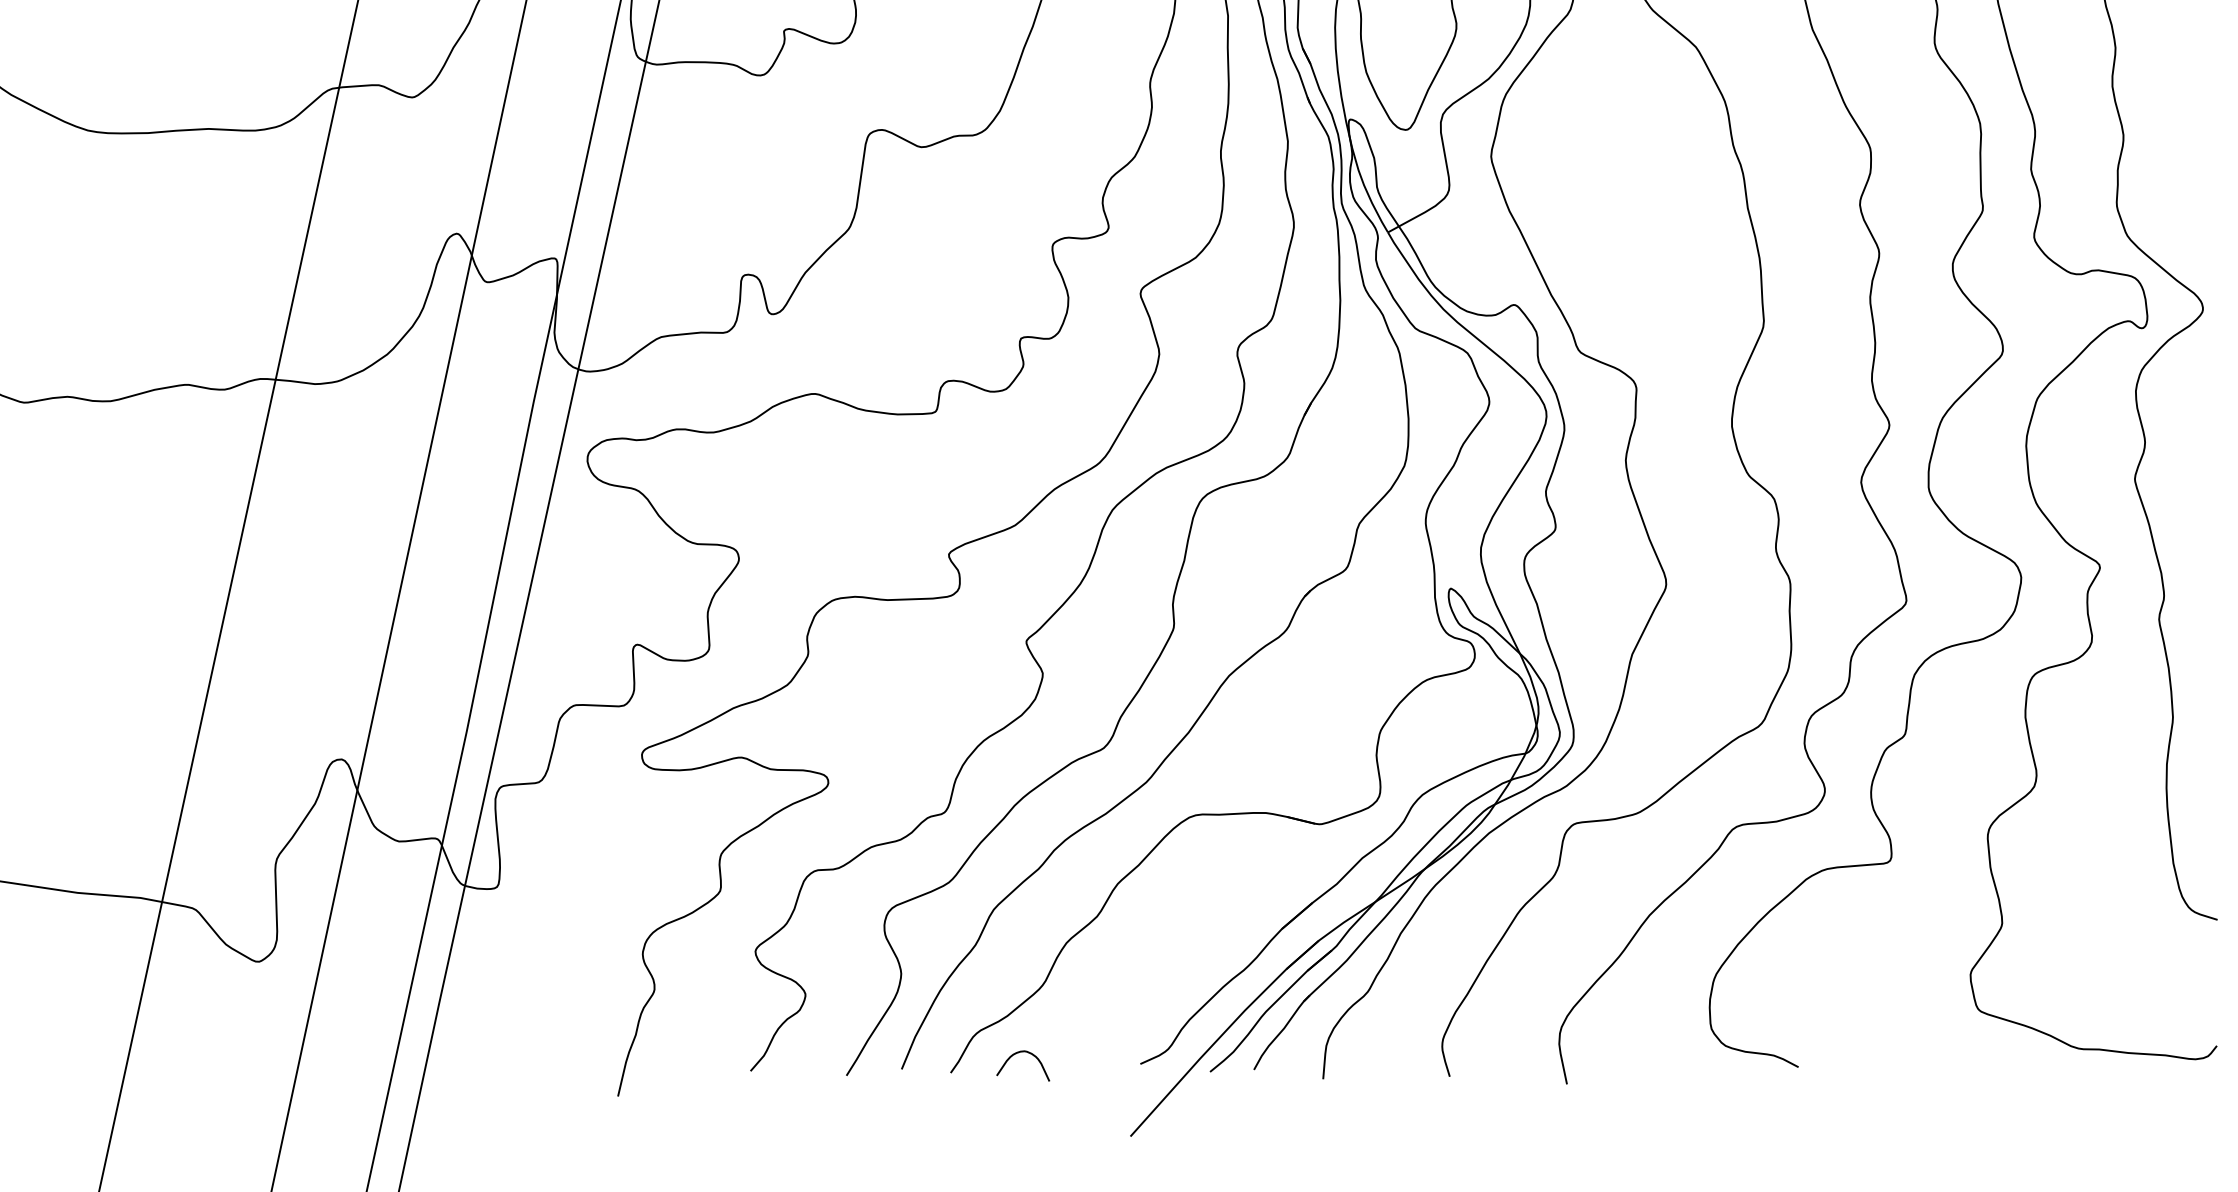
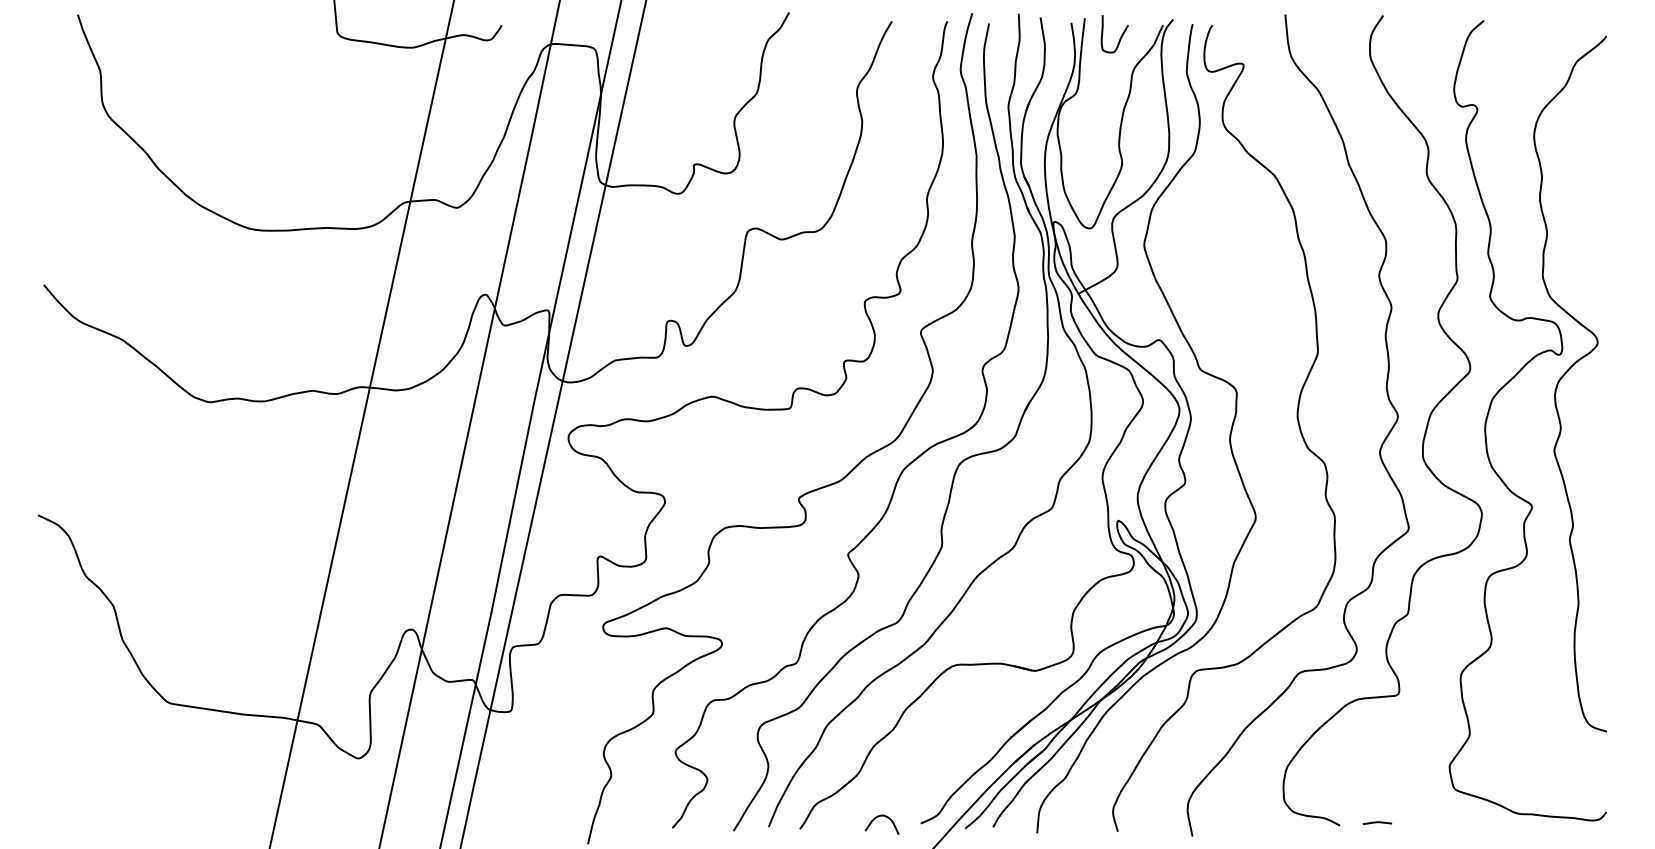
curve: (1017, 1054) -> (878, 817), moved
line: (1857, 1063) -> (1377, 823), added

